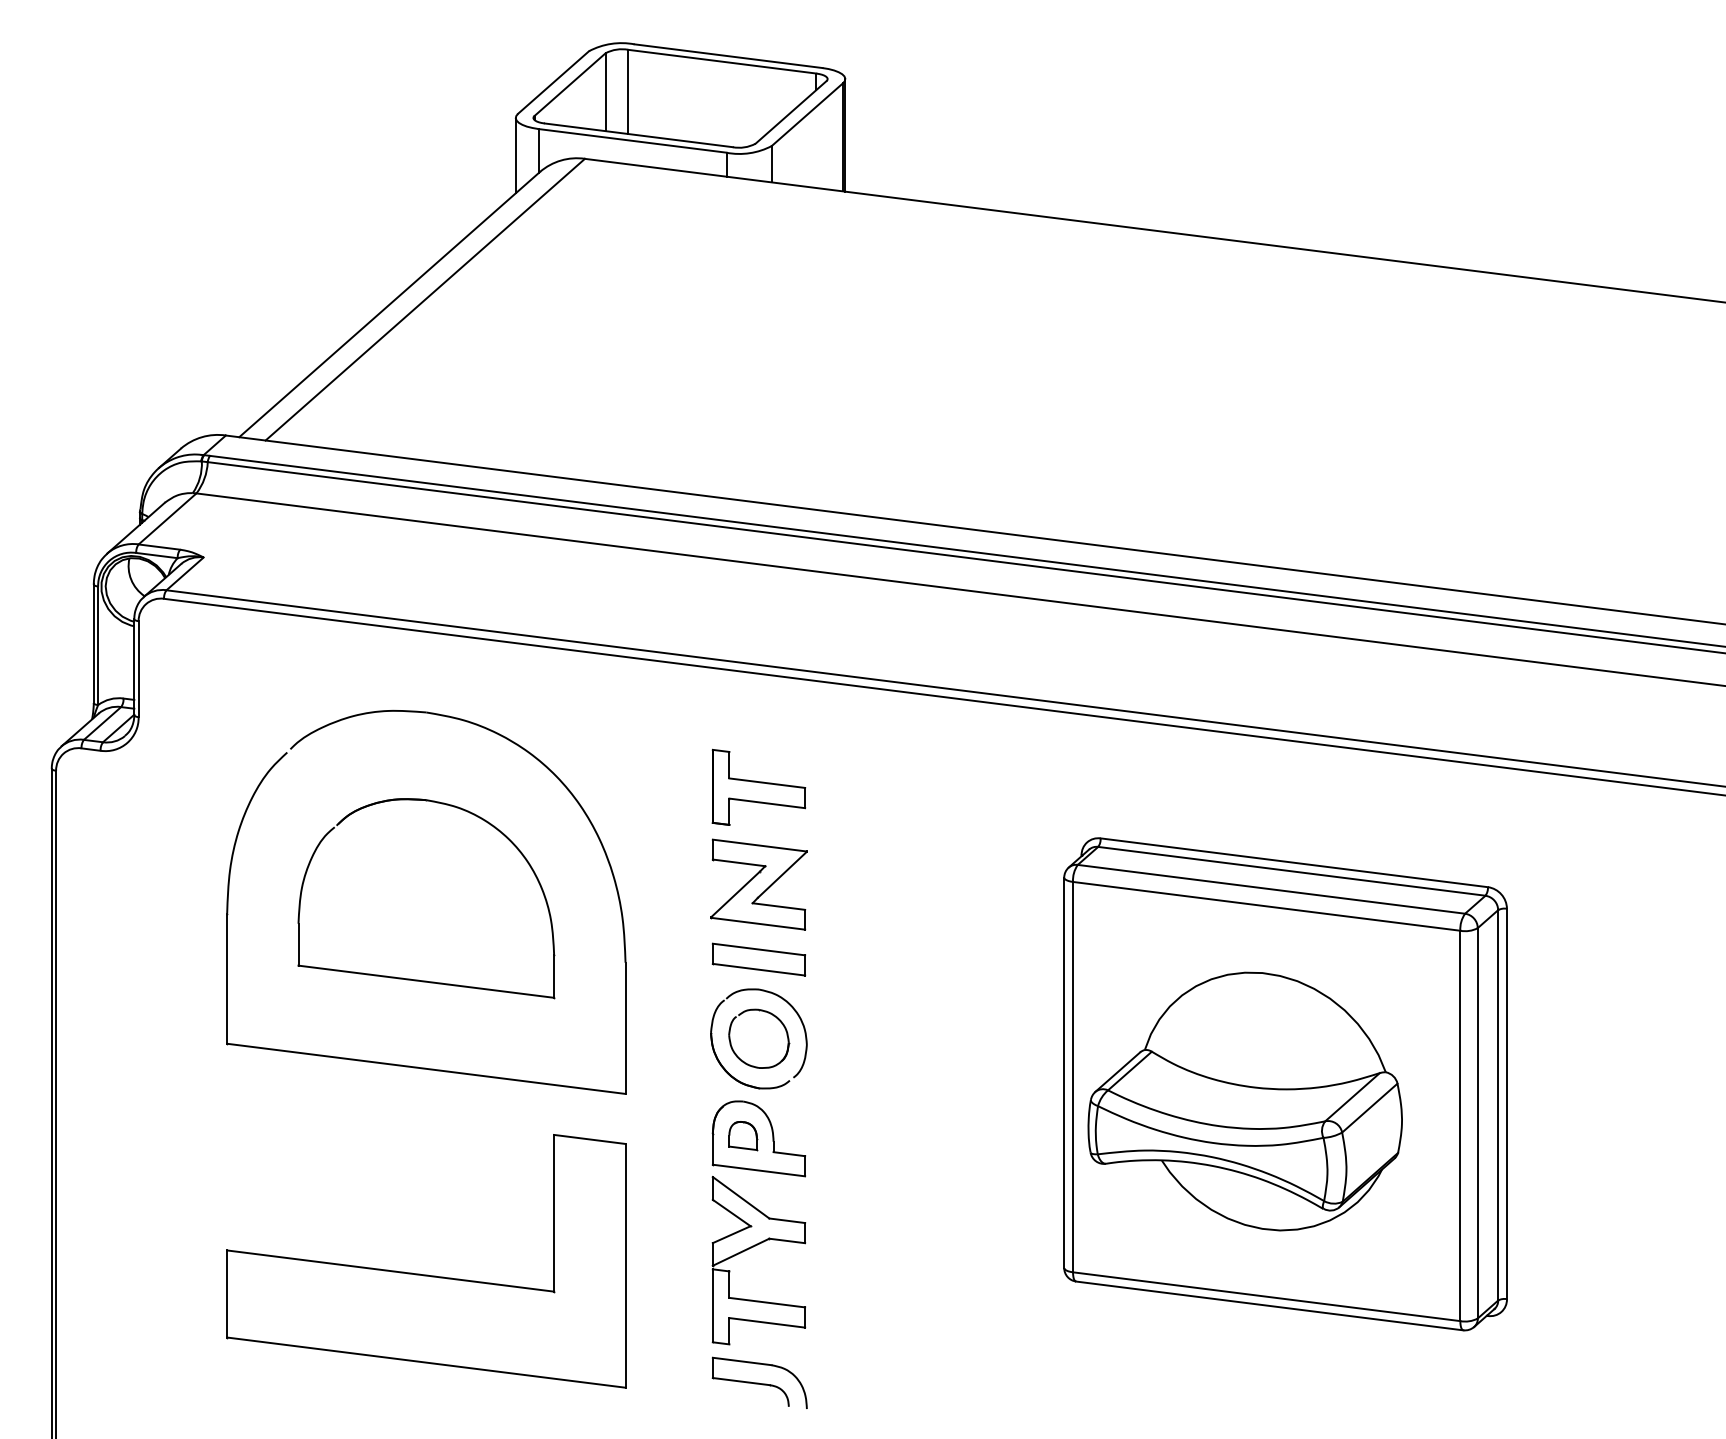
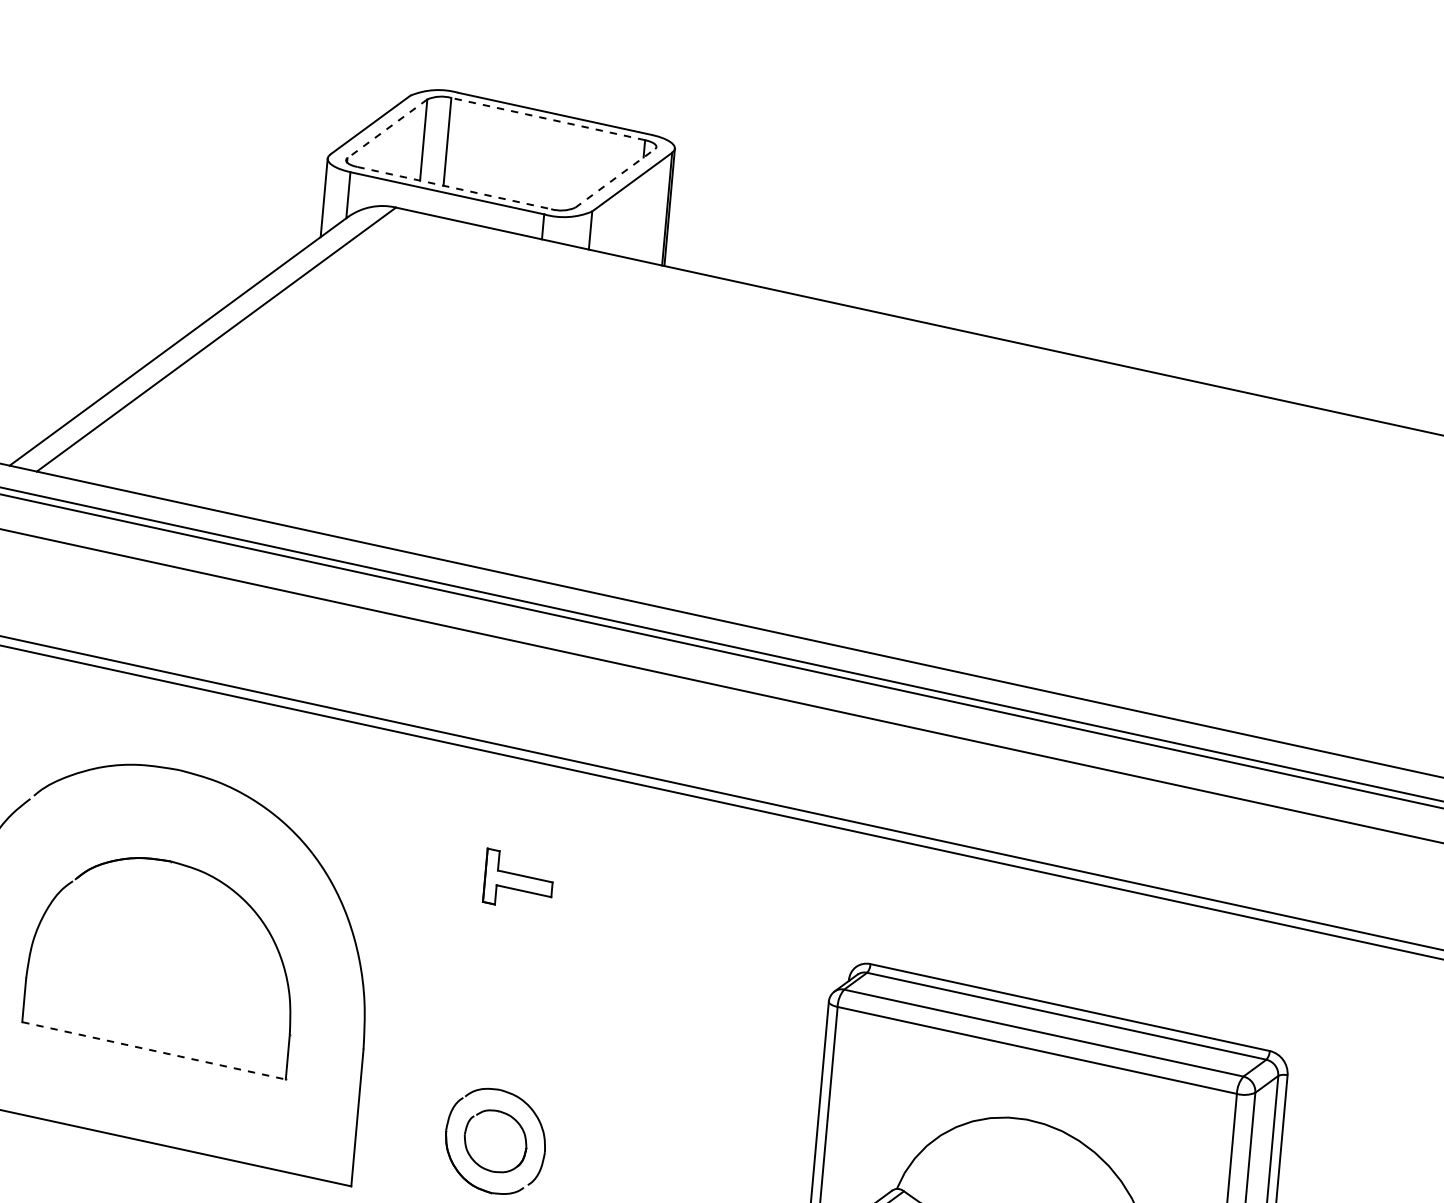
line: (722, 61) -> (548, 118), solid -> dashed
line: (569, 84) -> (386, 128), solid -> dashed
line: (791, 112) -> (615, 178), solid -> dashed
line: (638, 135) -> (454, 188), solid -> dashed
part: (758, 786) -> (518, 878), size x0.7
part: (758, 884) -> (509, 980), removed
part: (758, 959) -> (502, 1058), removed
line: (426, 981) -> (154, 1050), solid -> dashed

